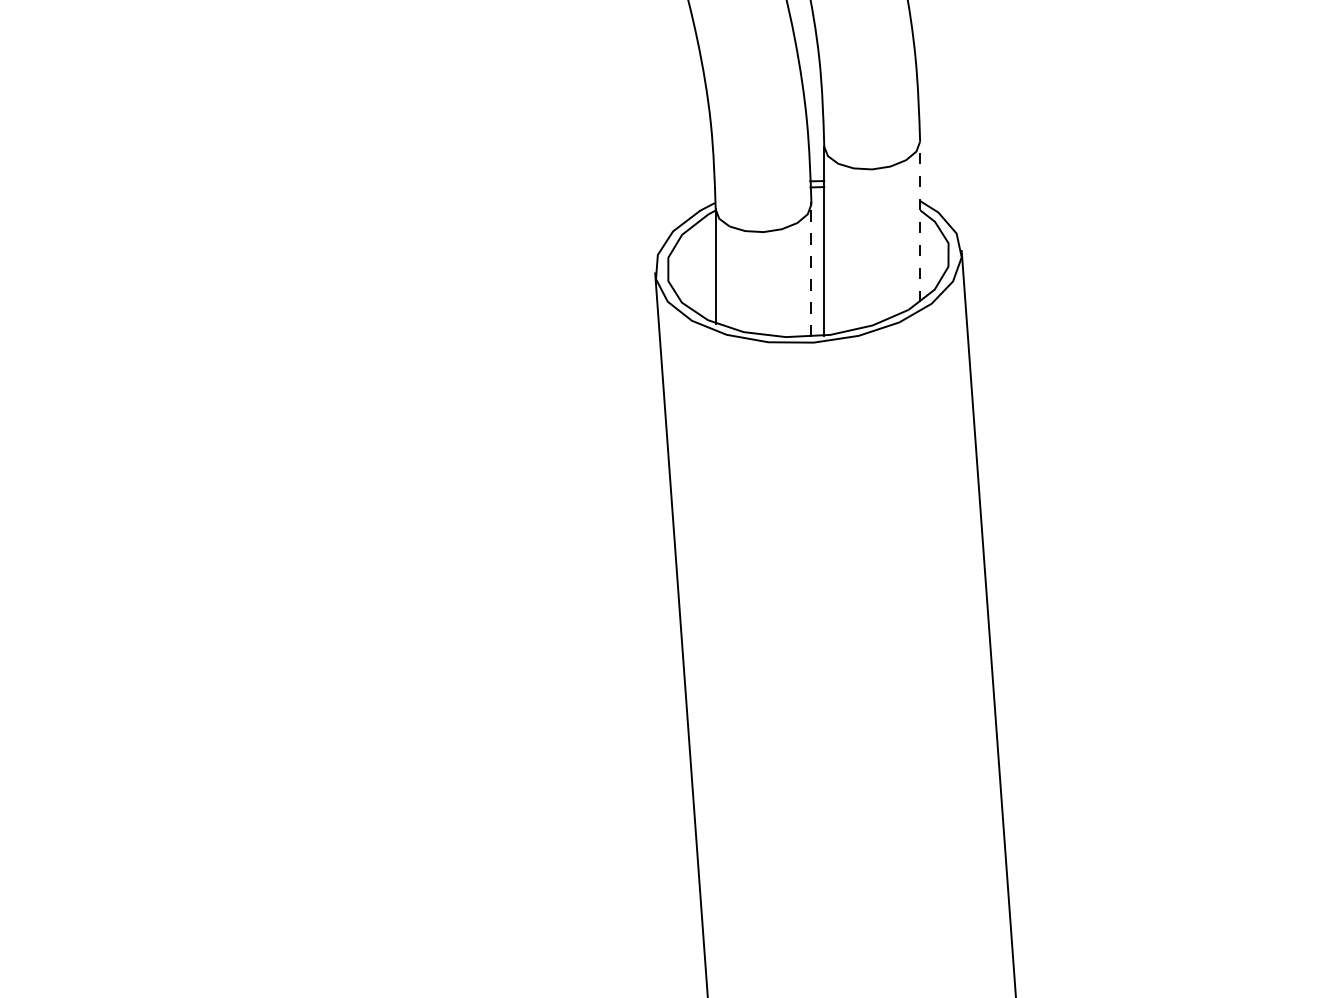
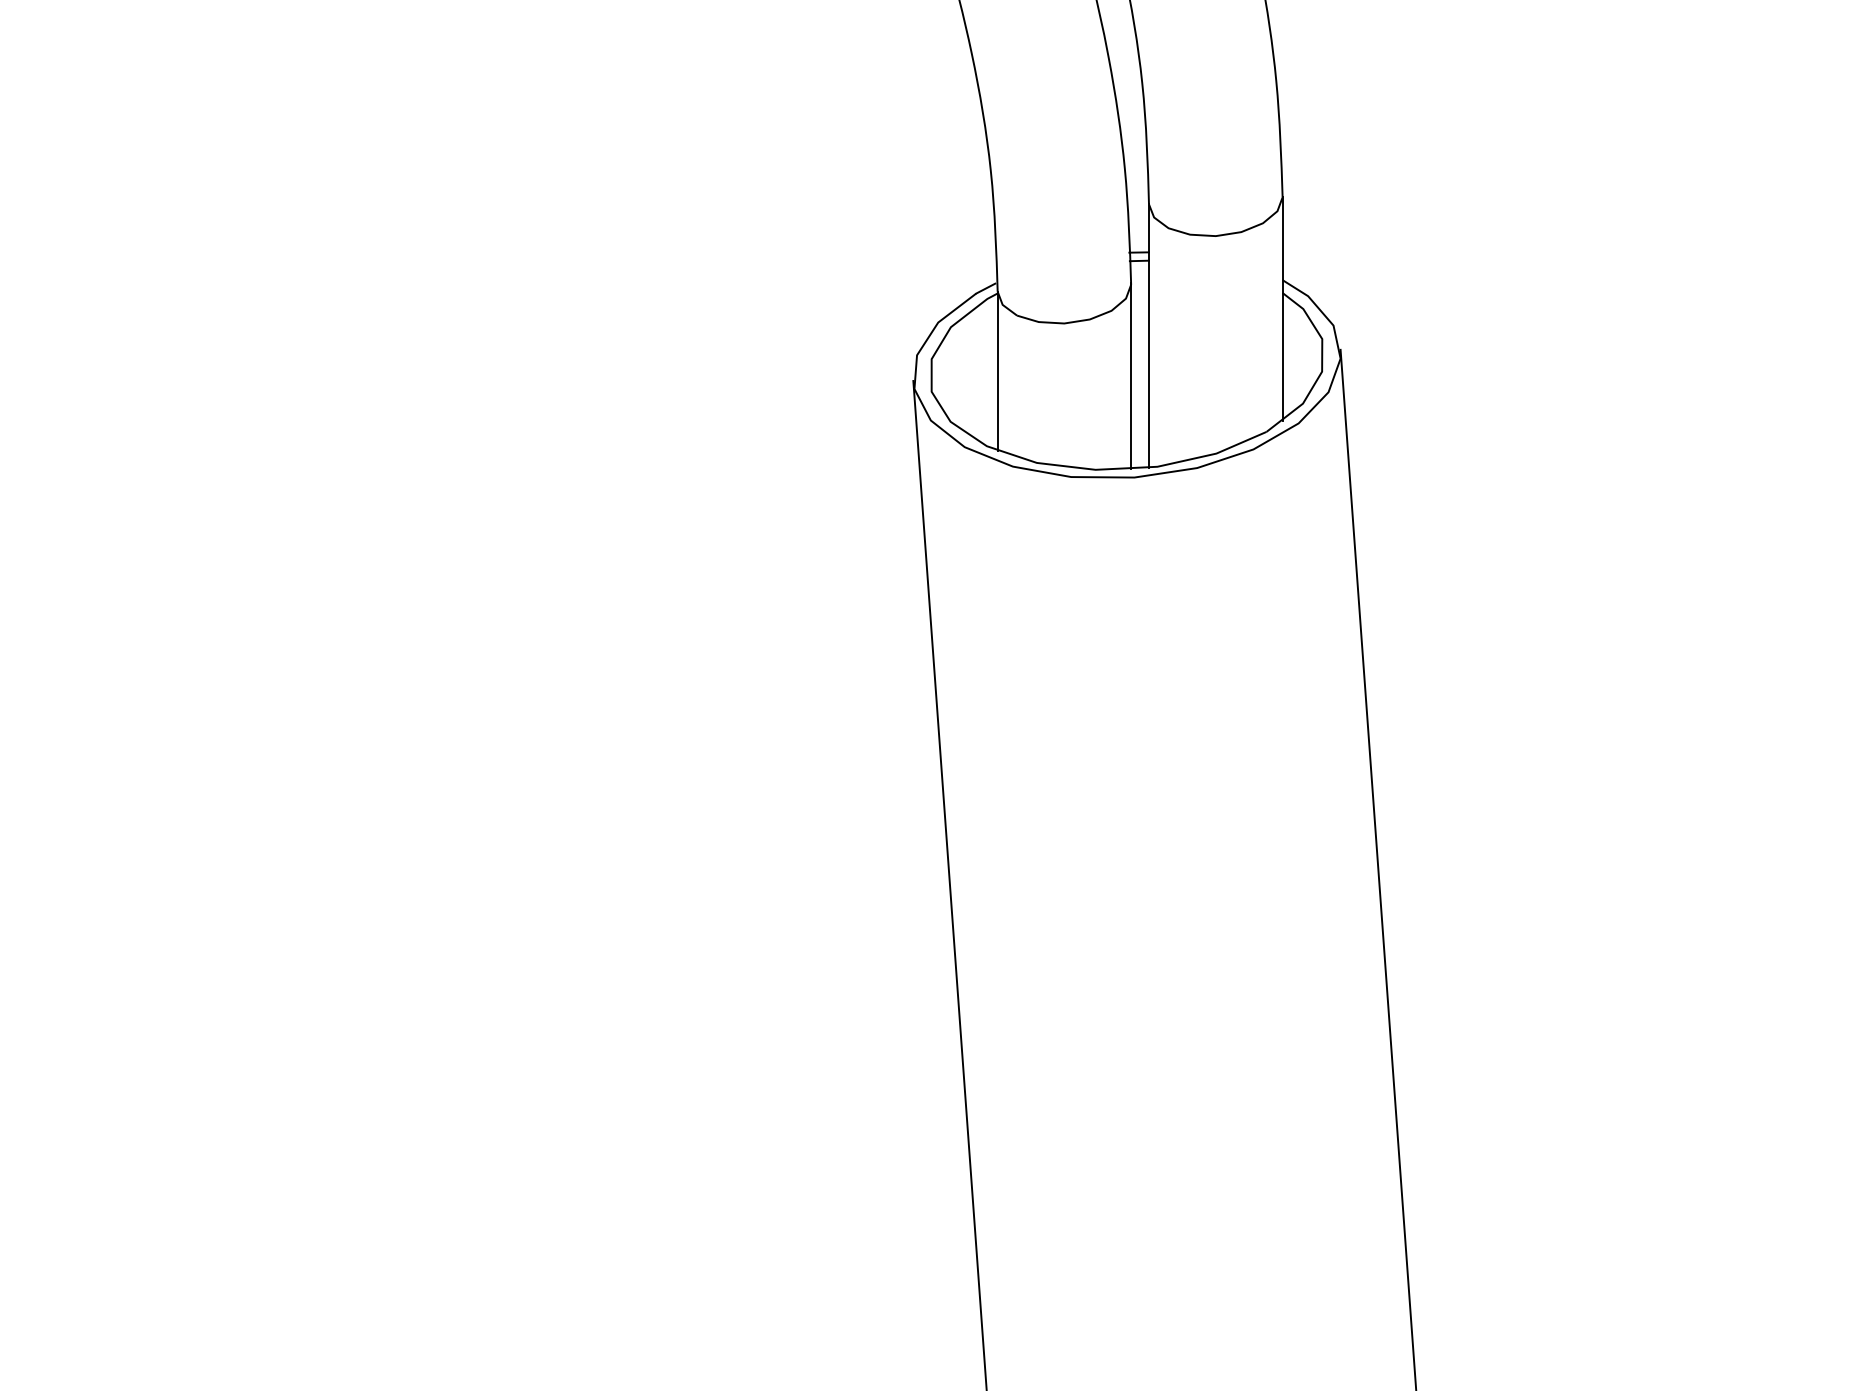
line: (920, 221) -> (1282, 308), dashed -> solid
line: (811, 270) -> (1131, 376), dashed -> solid

